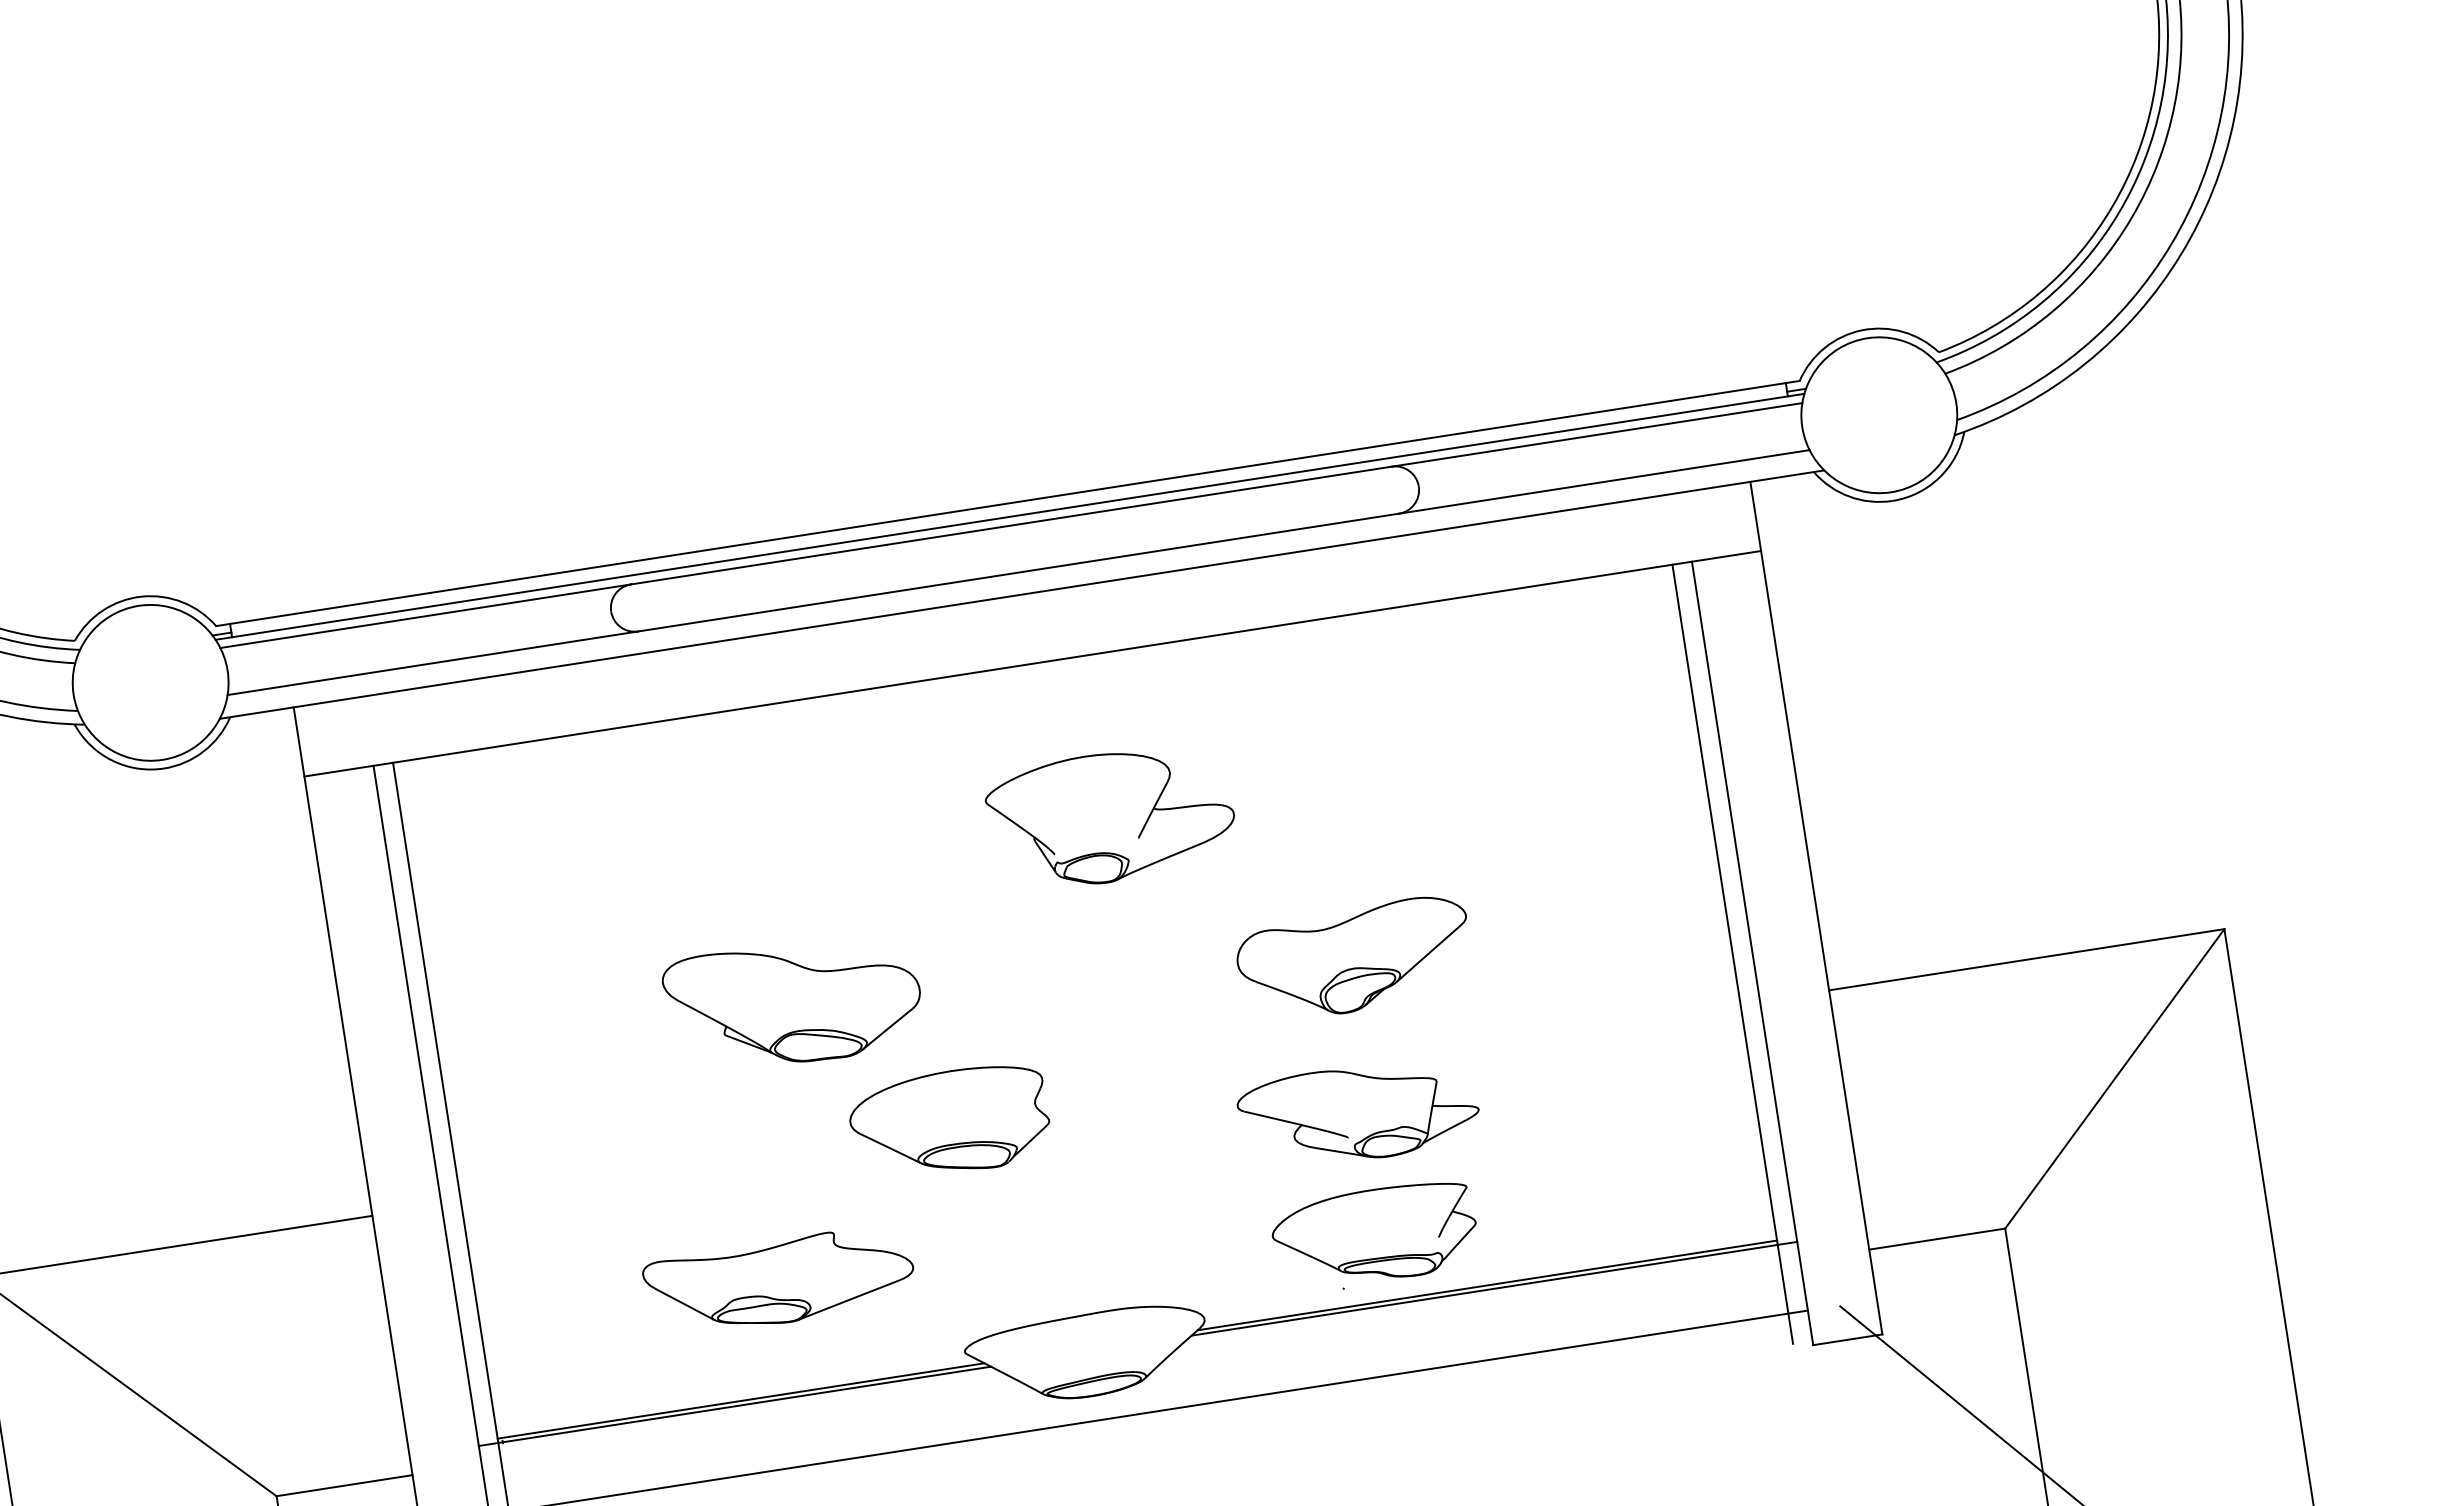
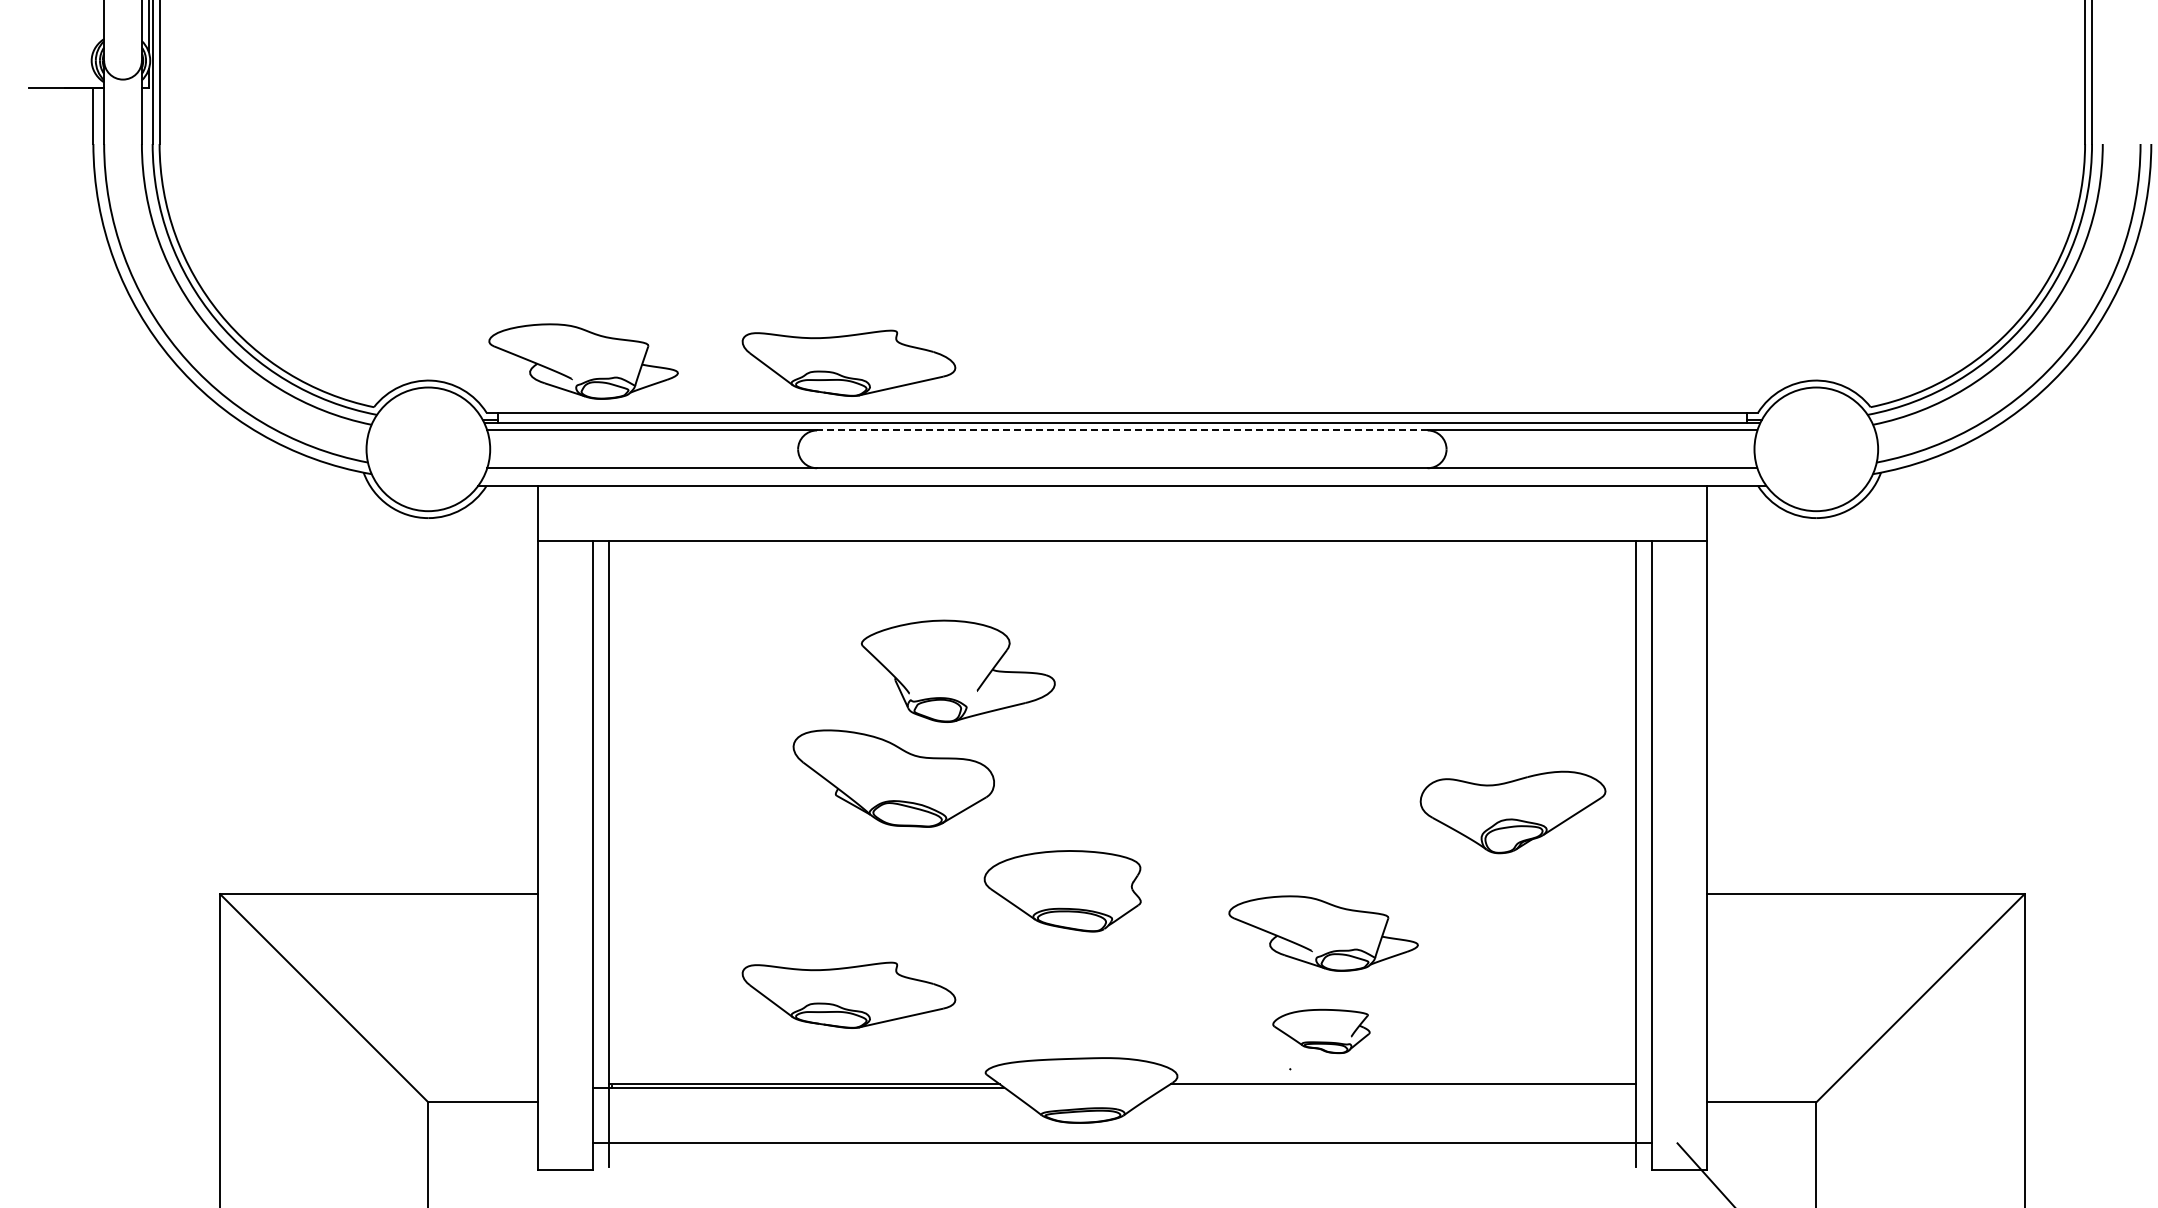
part: (657, 493) -> (848, 362), added
line: (1010, 525) -> (1121, 430), solid -> dashed
part: (326, 543) -> (583, 361), added
part: (1110, 816) -> (957, 670), moved
part: (1354, 959) -> (1512, 812), moved
part: (949, 1123) -> (1062, 891), moved
part: (1375, 1235) -> (1321, 1031), size x0.6
line: (1494, 1288) -> (1408, 1087), removed

